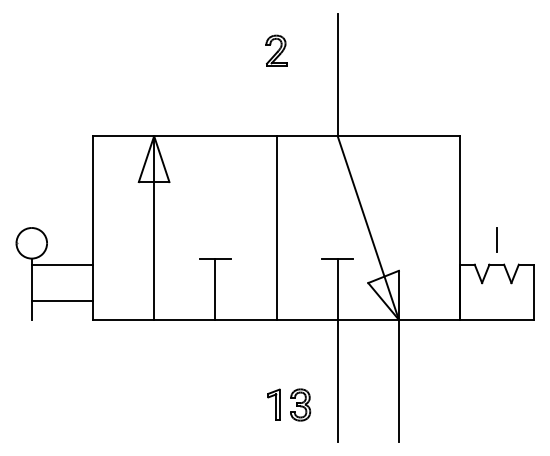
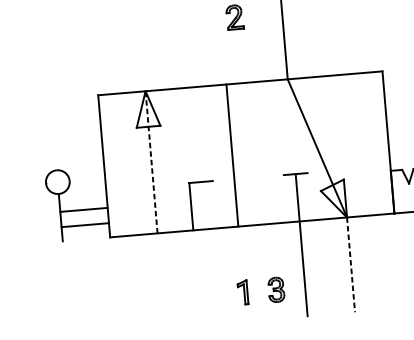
line: (154, 227) -> (151, 161), solid -> dashed
line: (276, 227) -> (232, 155), moved
line: (61, 264) -> (83, 209), moved
line: (215, 288) -> (191, 206), moved
line: (398, 381) -> (350, 265), solid -> dashed
part: (273, 404) -> (242, 292), moved

